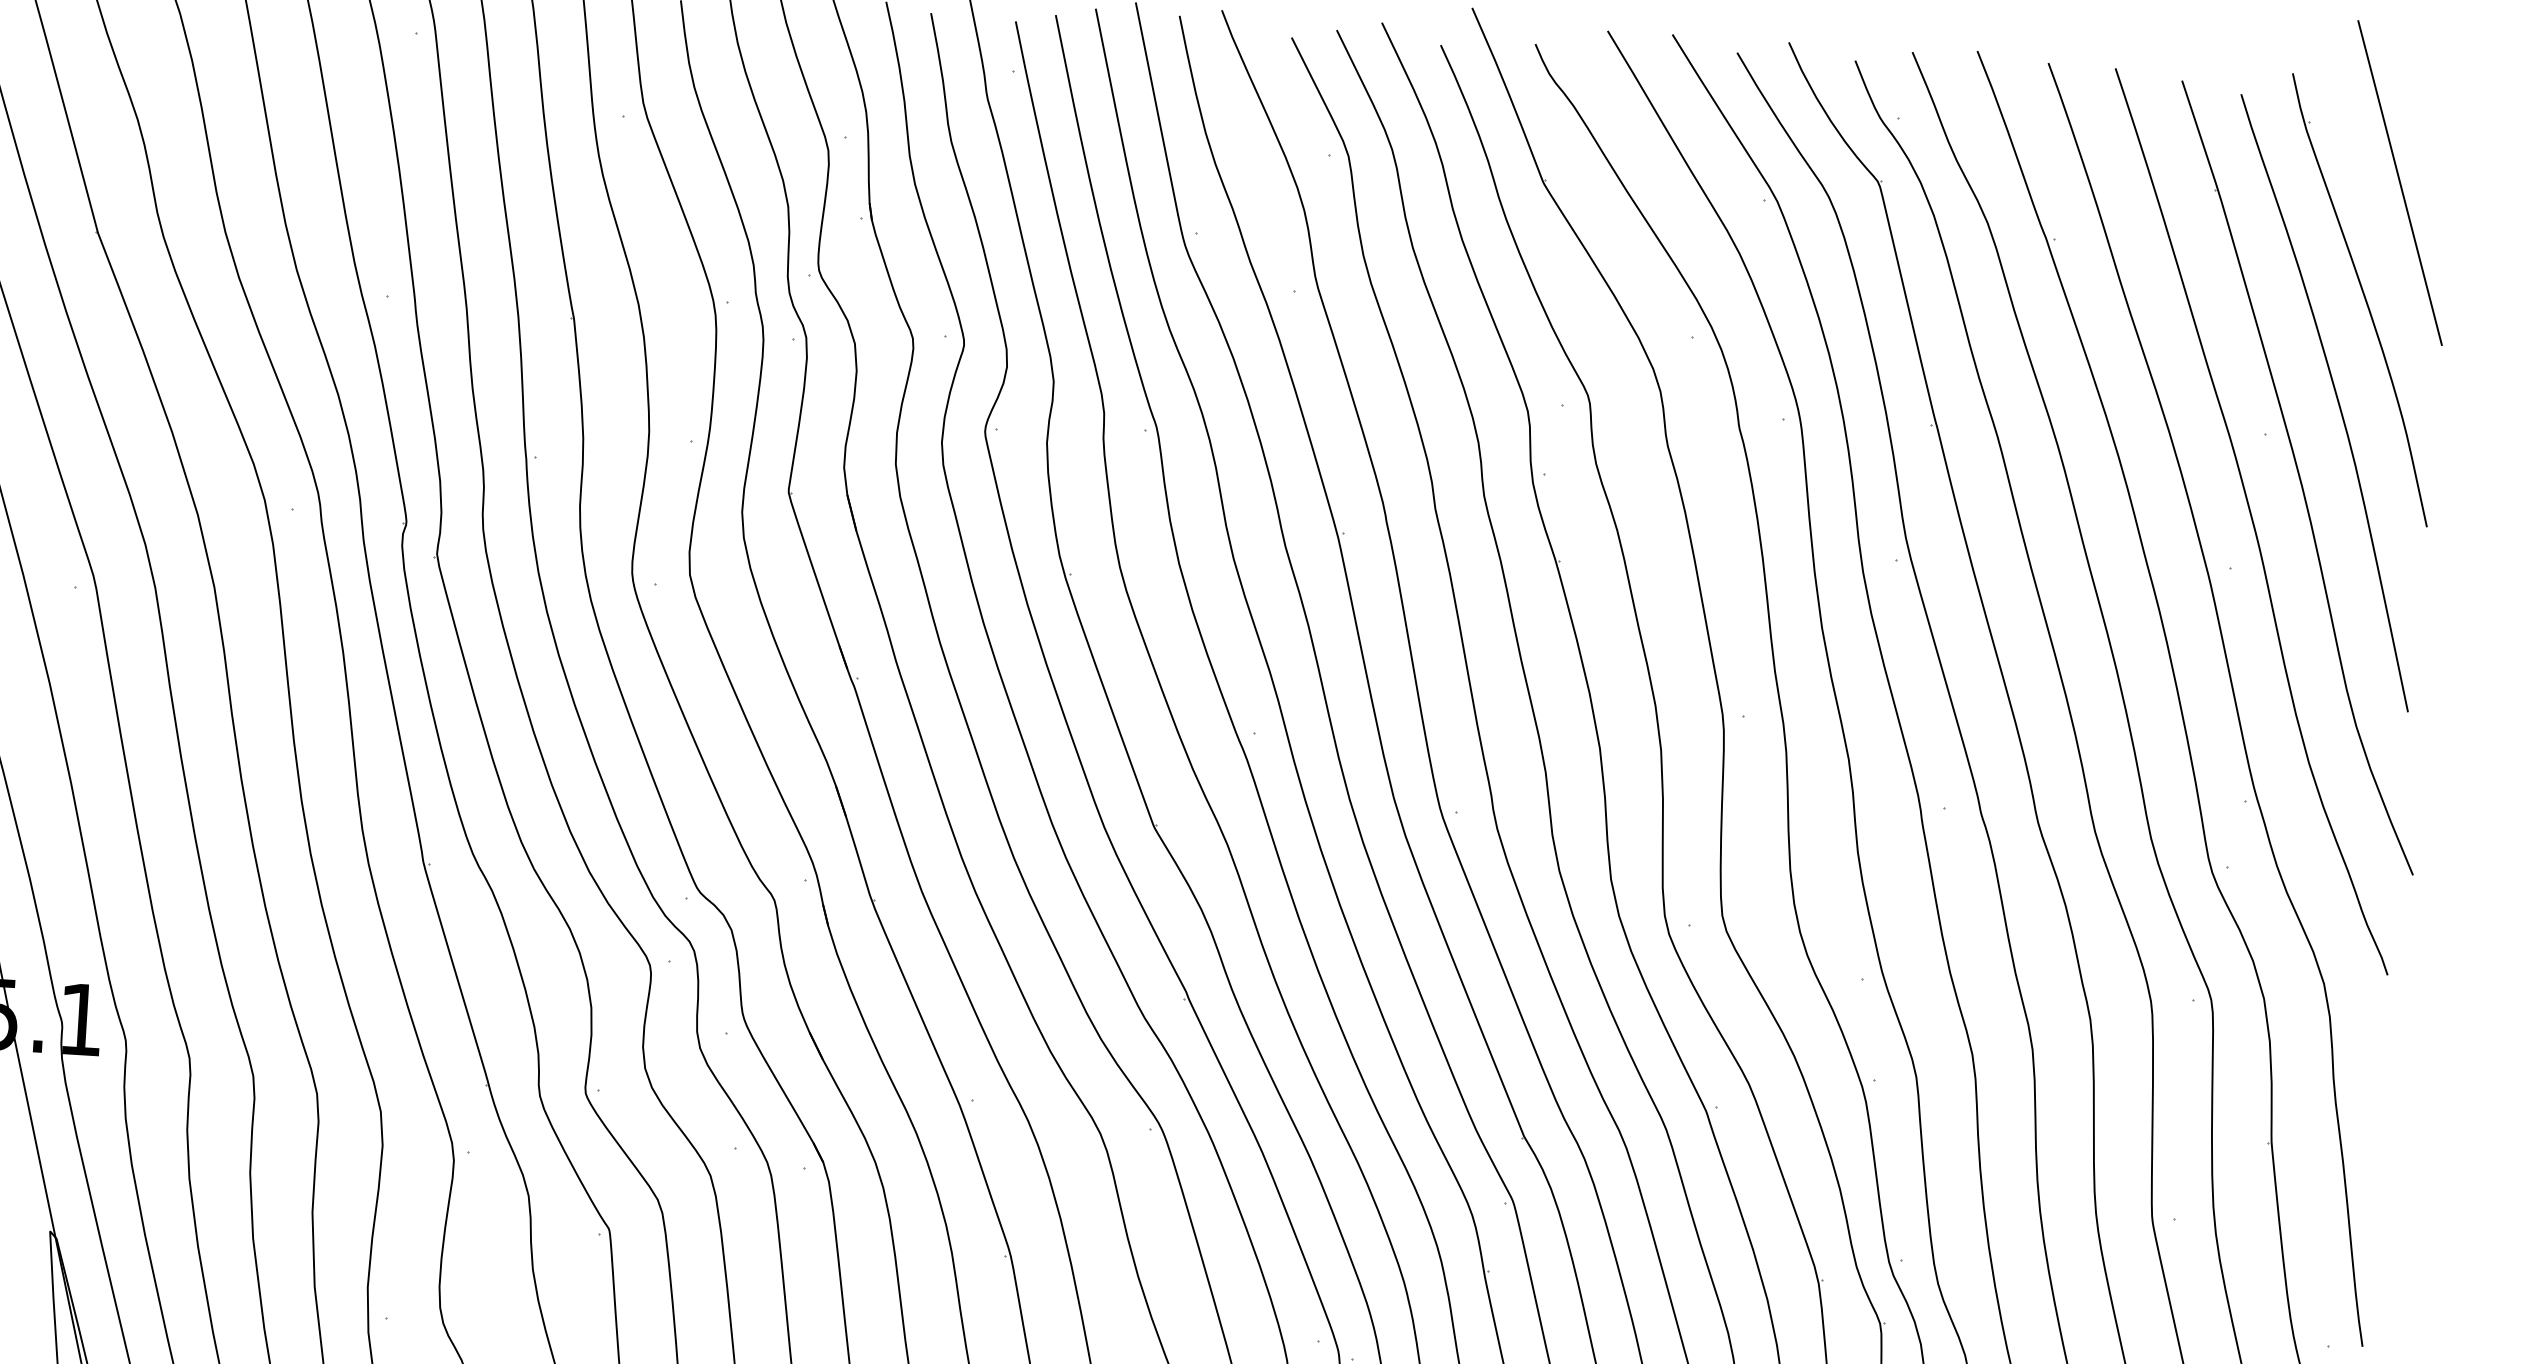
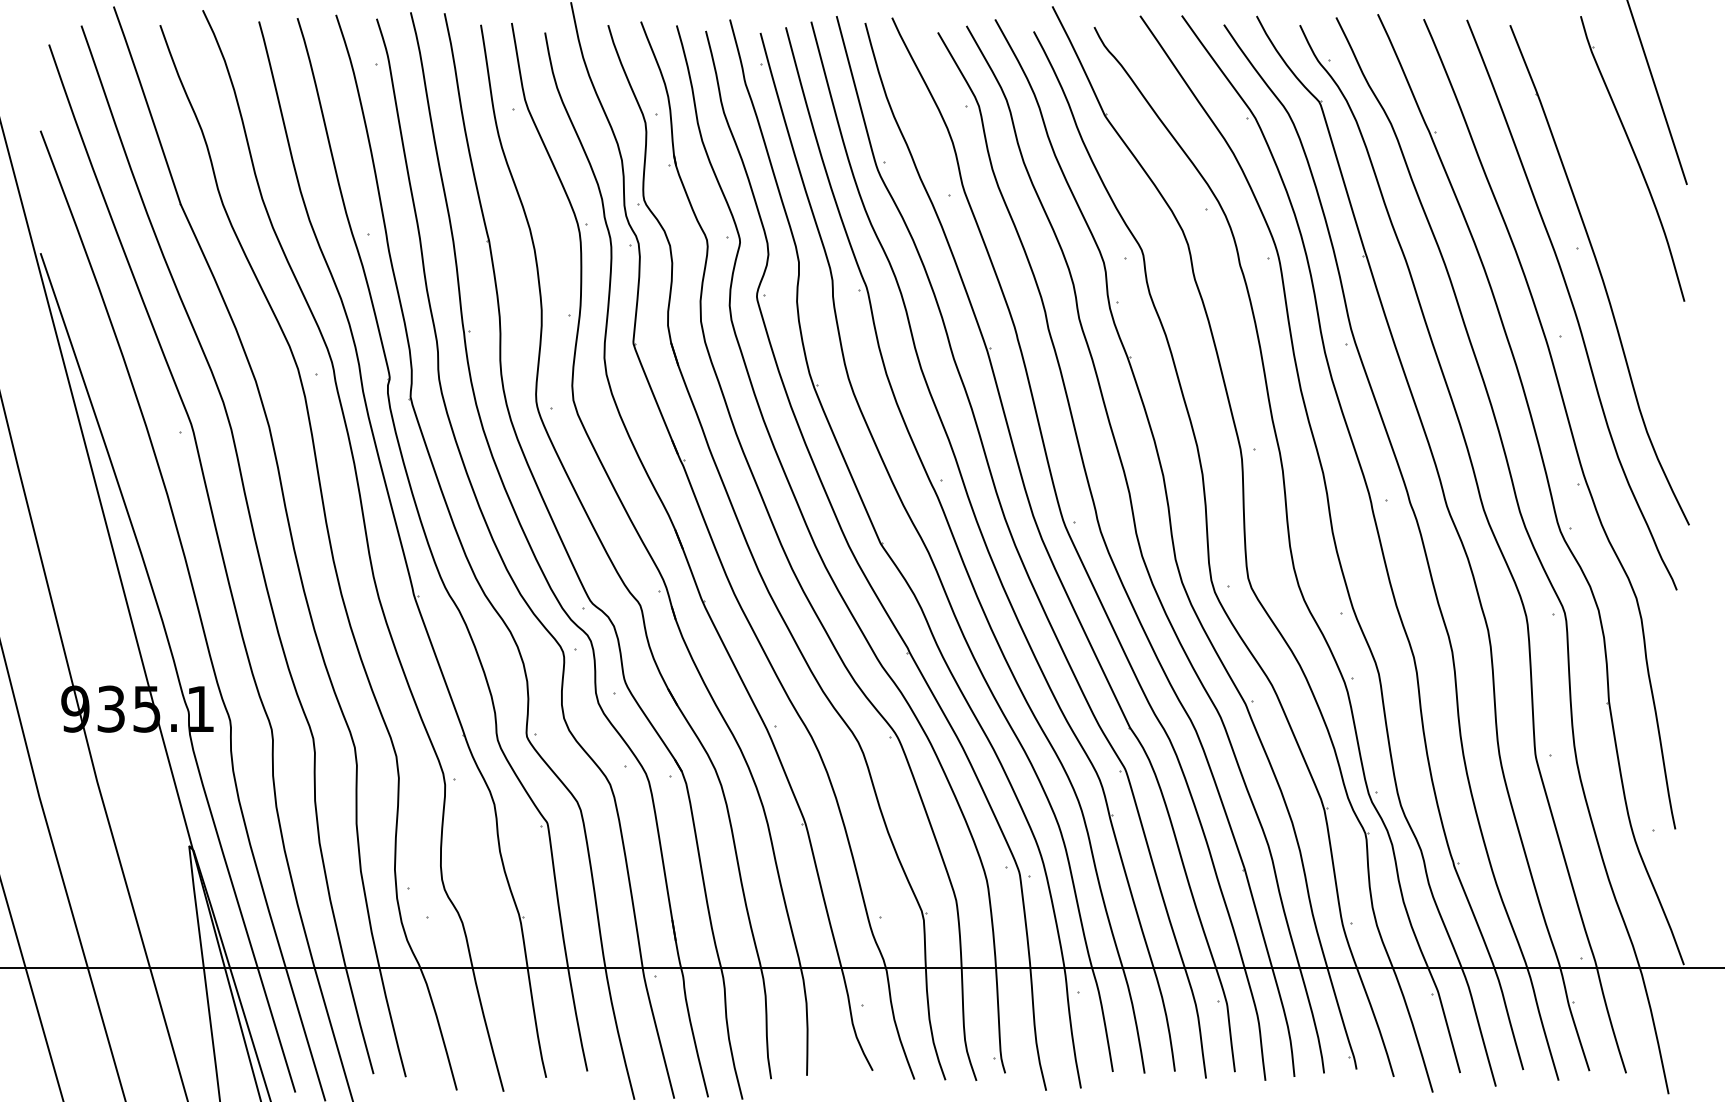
curve: (2336, 401) -> (1621, 224), removed

